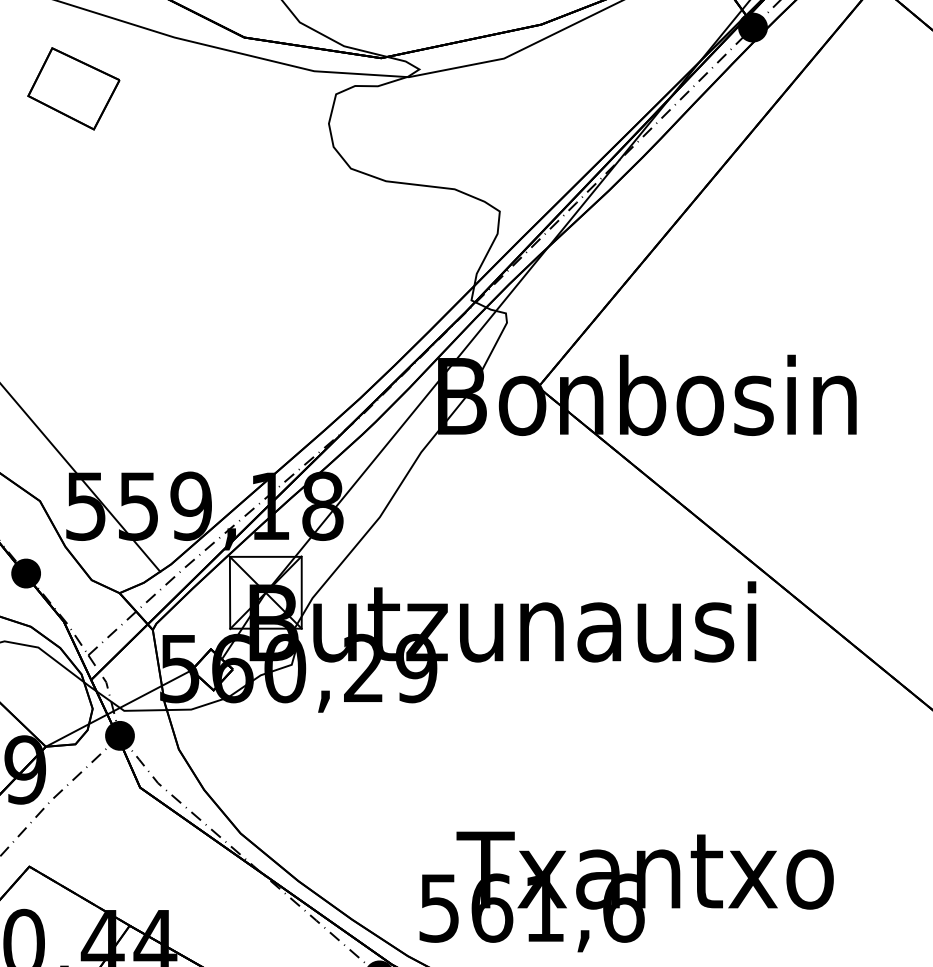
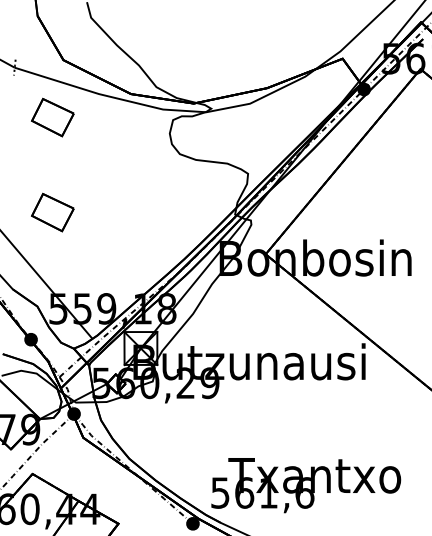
part: (72, 295) -> (52, 212), added

